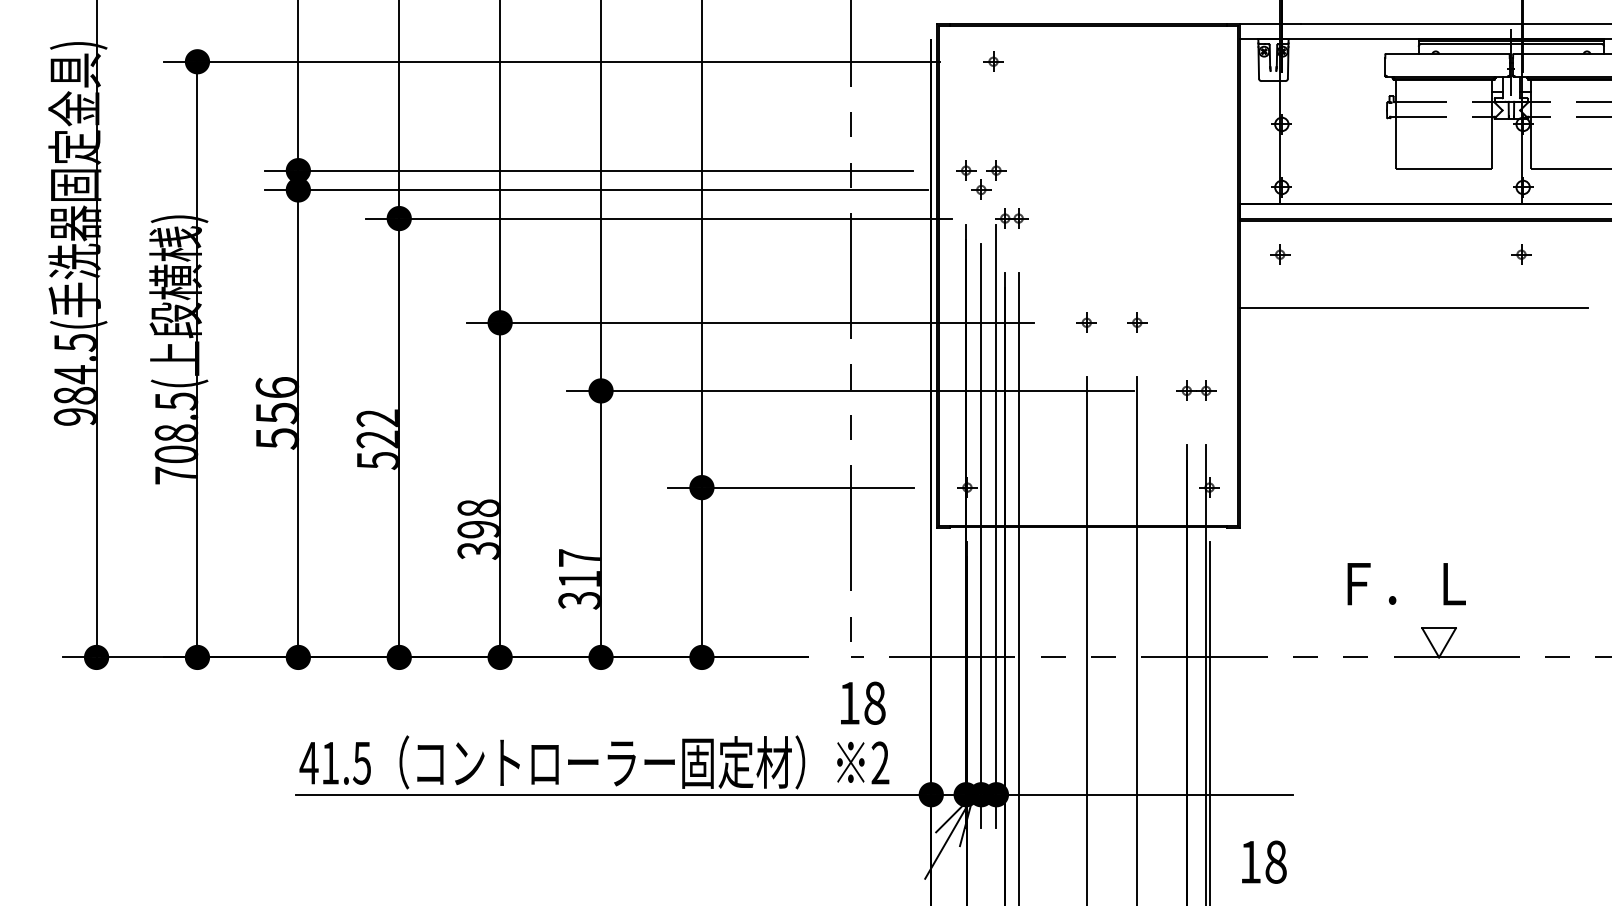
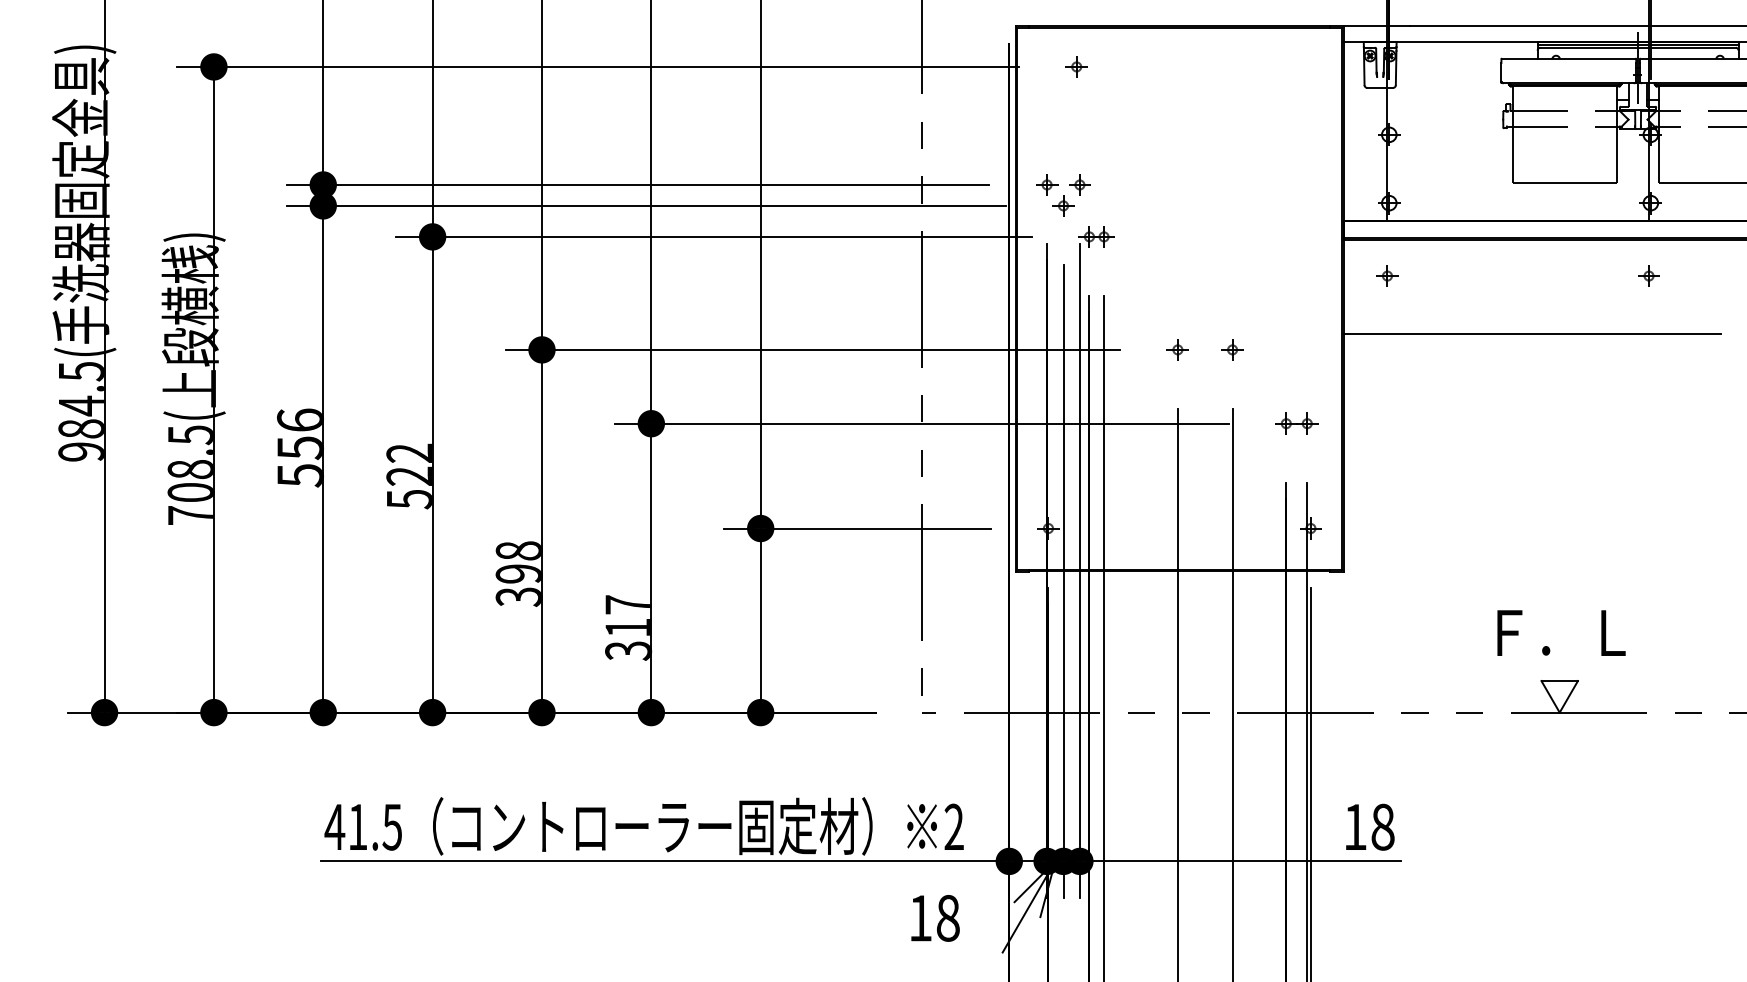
text: (1406, 584) -> (1561, 633), moved
text: (863, 702) -> (935, 917), moved
text: (1264, 861) -> (1370, 826), moved

